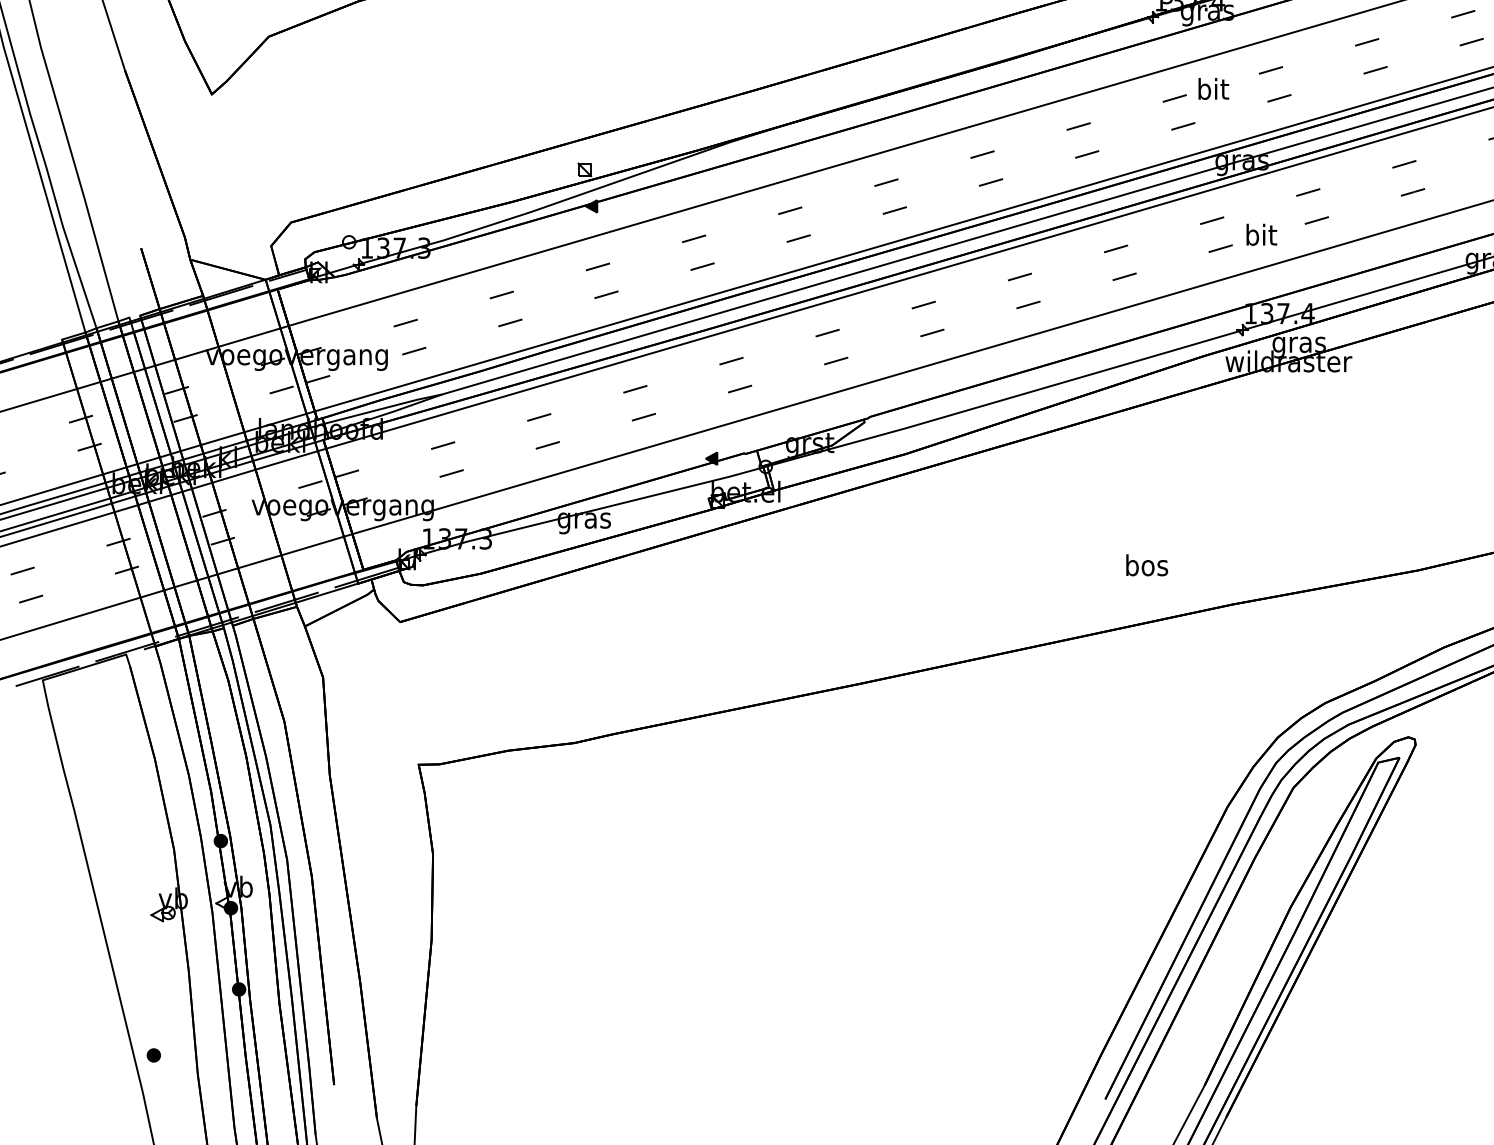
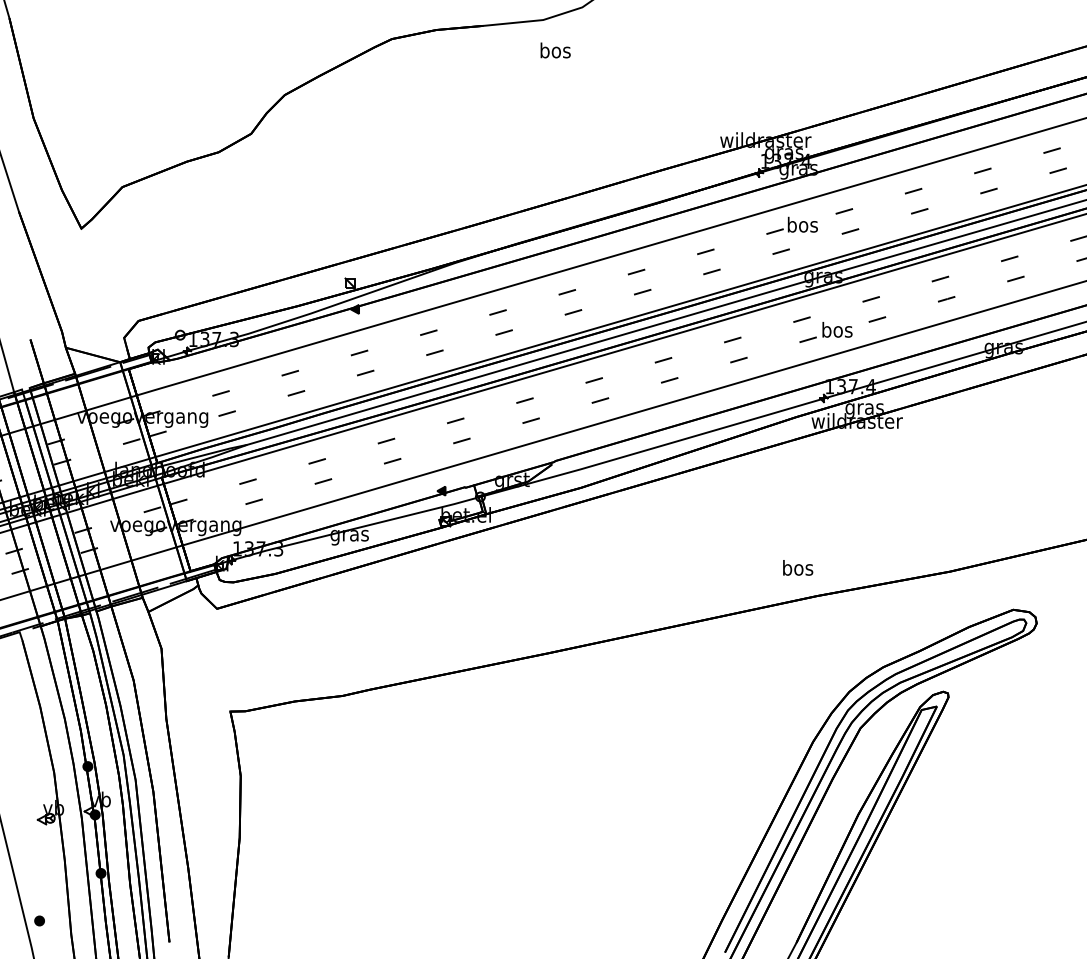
text: (1212, 88) -> (802, 224), bit -> bos
text: (1261, 234) -> (837, 329), bit -> bos
text: (1147, 564) -> (798, 567), moved

